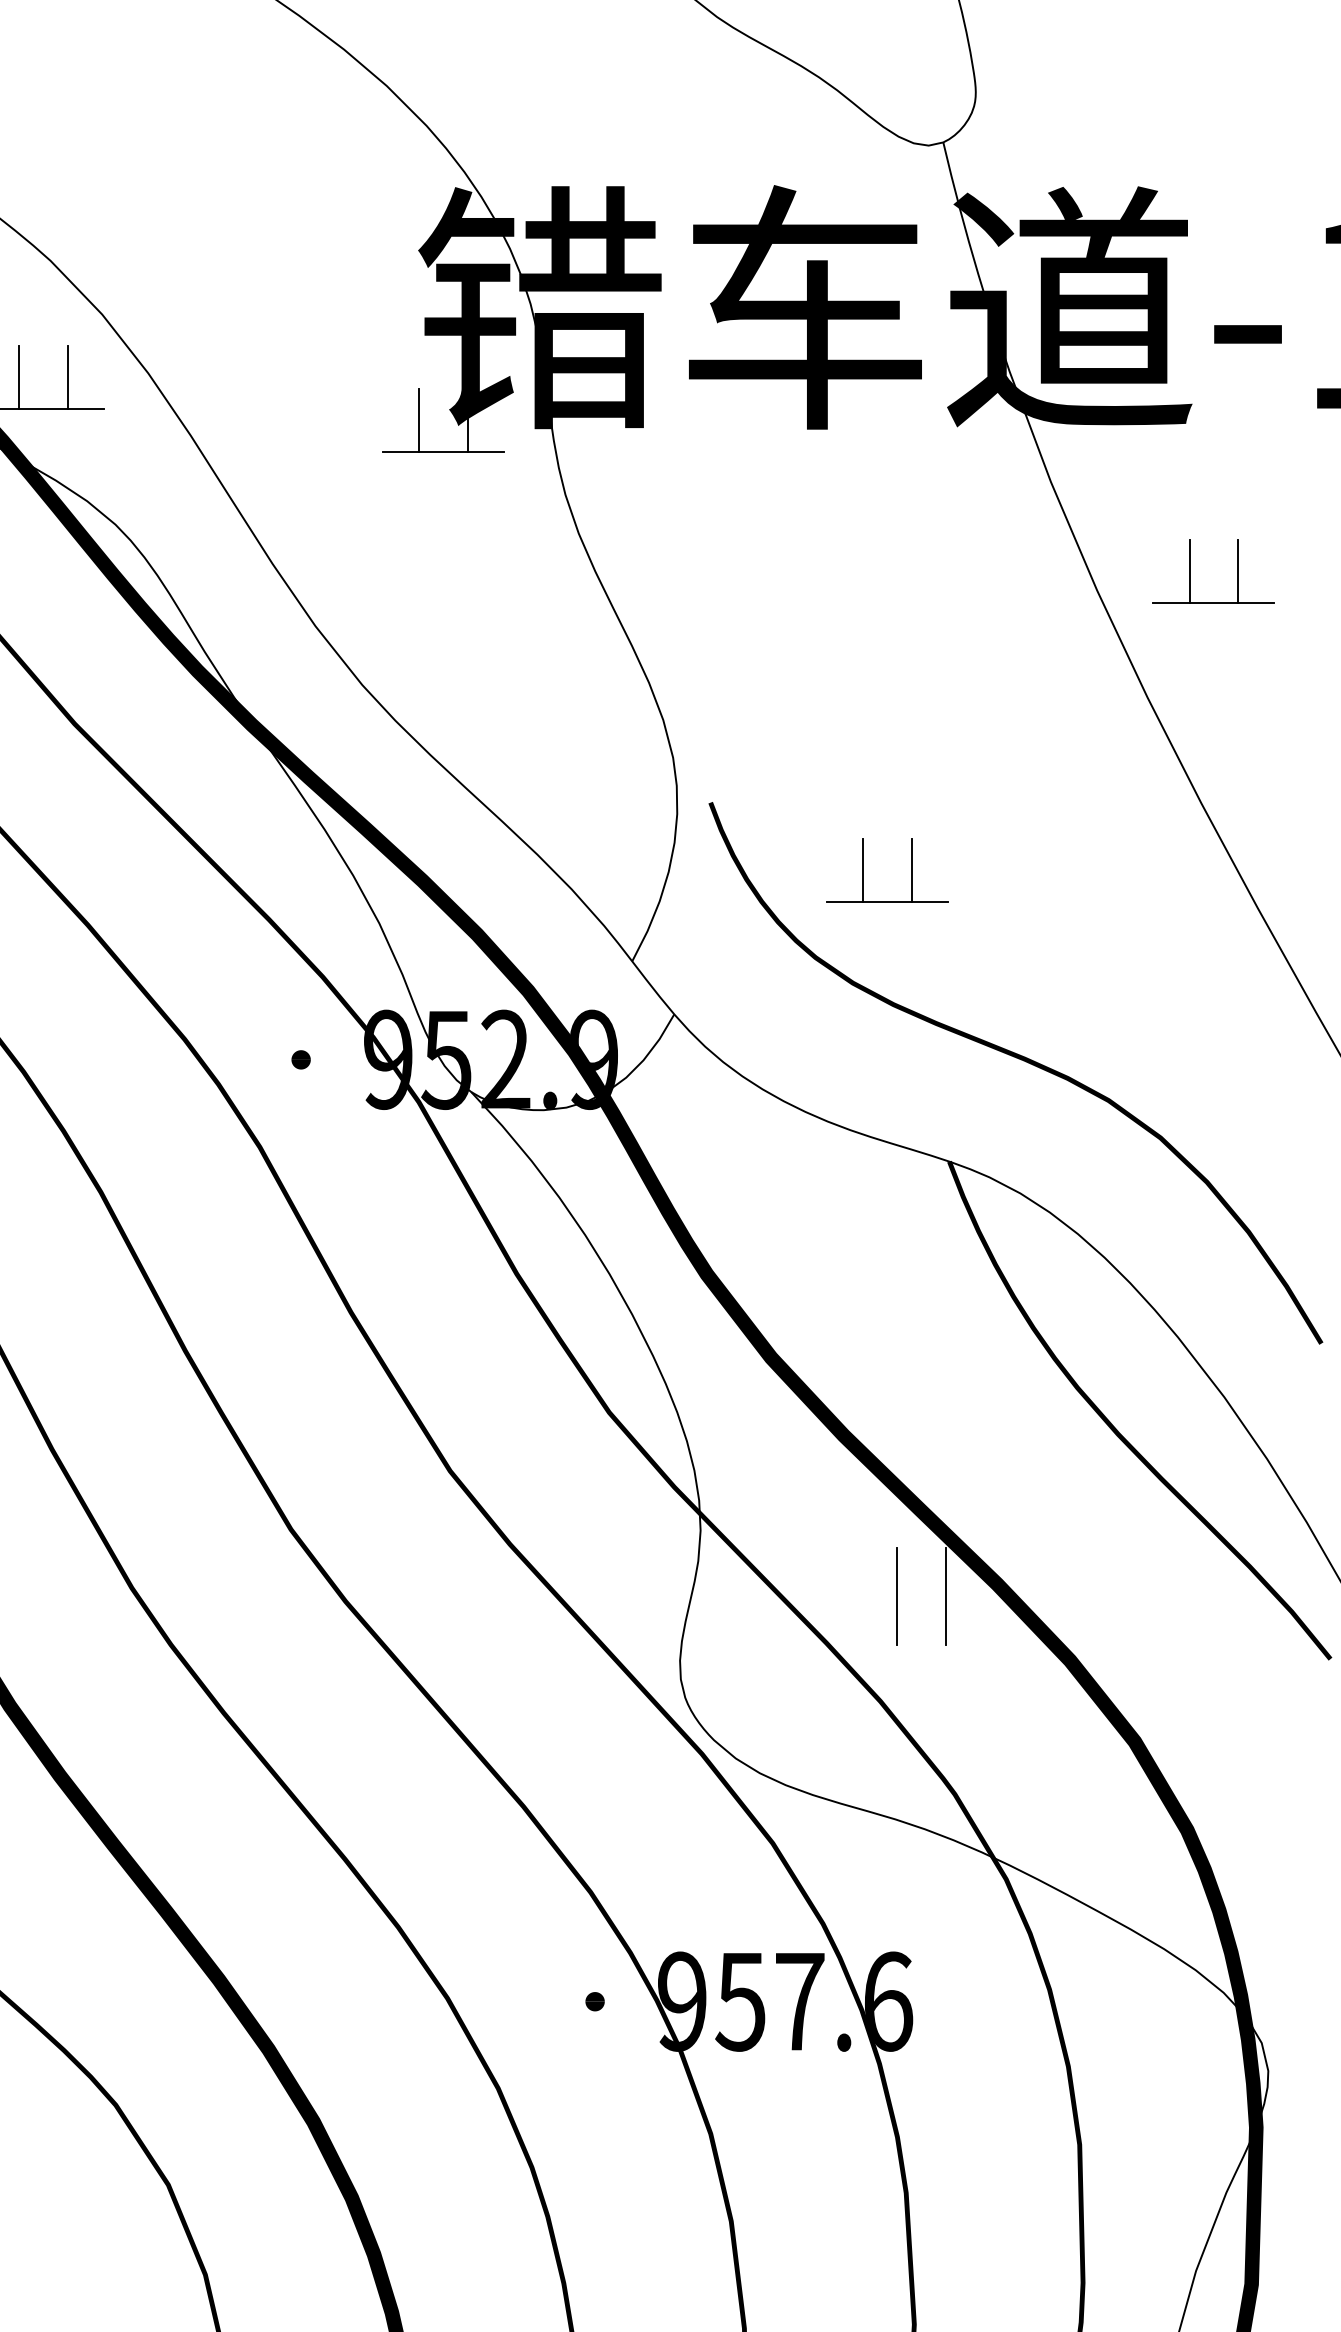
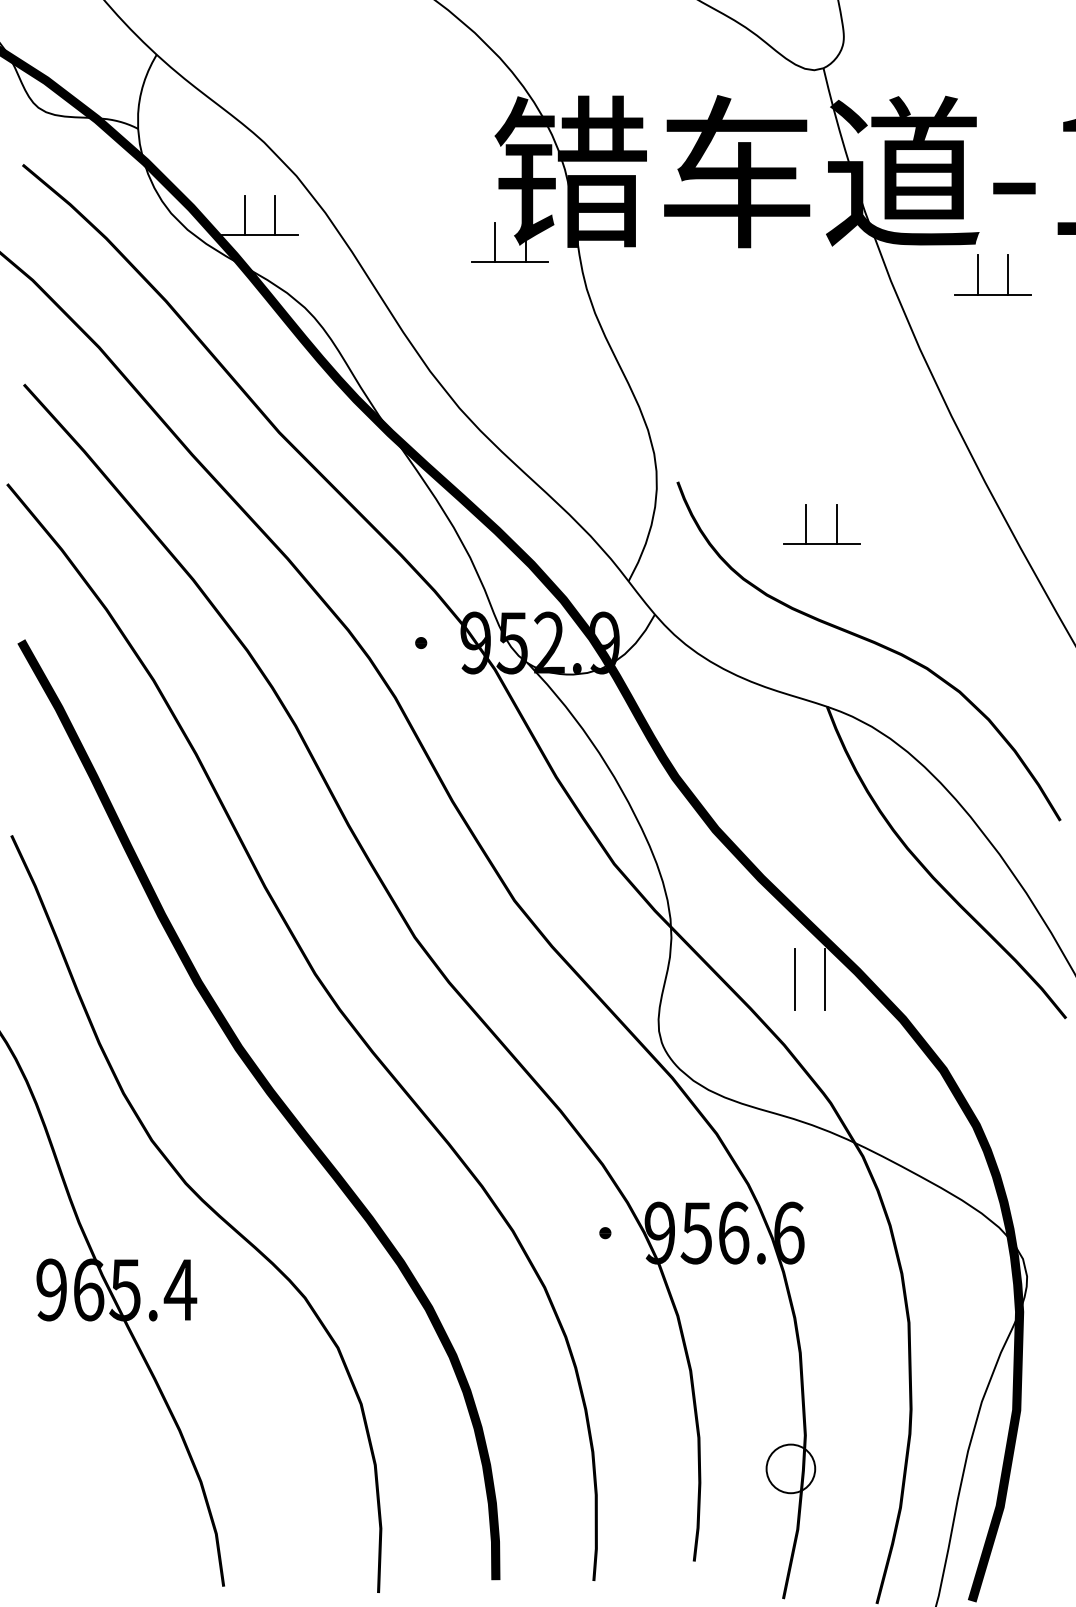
part: (1190, 570) -> (978, 274), moved
part: (863, 870) -> (806, 524), moved
text: (799, 2000) -> (733, 1232), 957.6 -> 956.6

